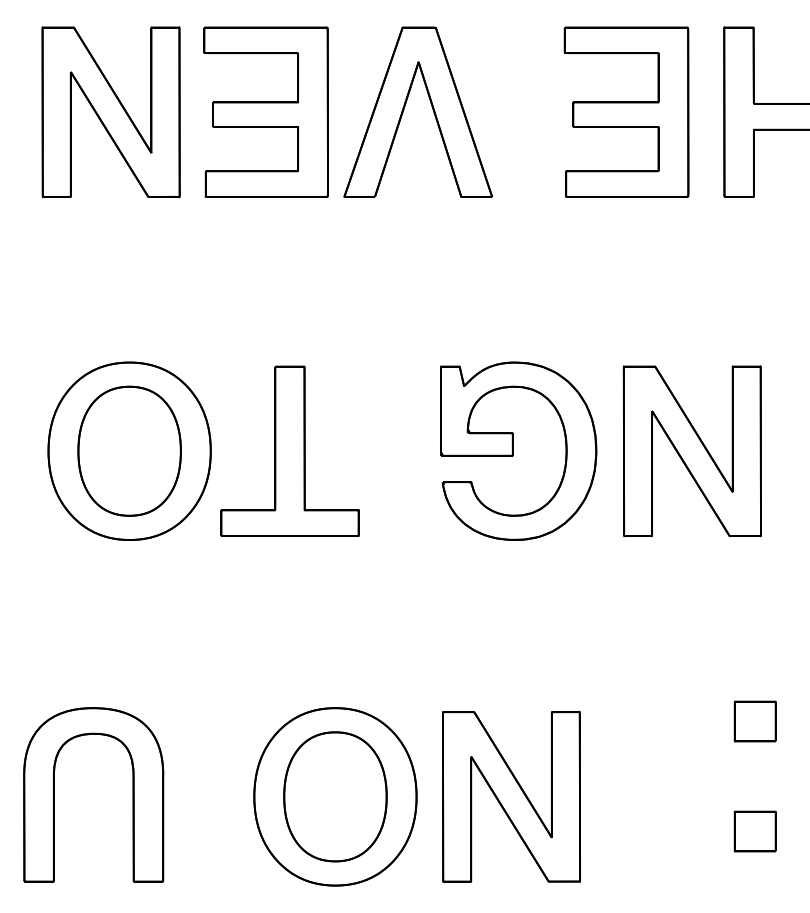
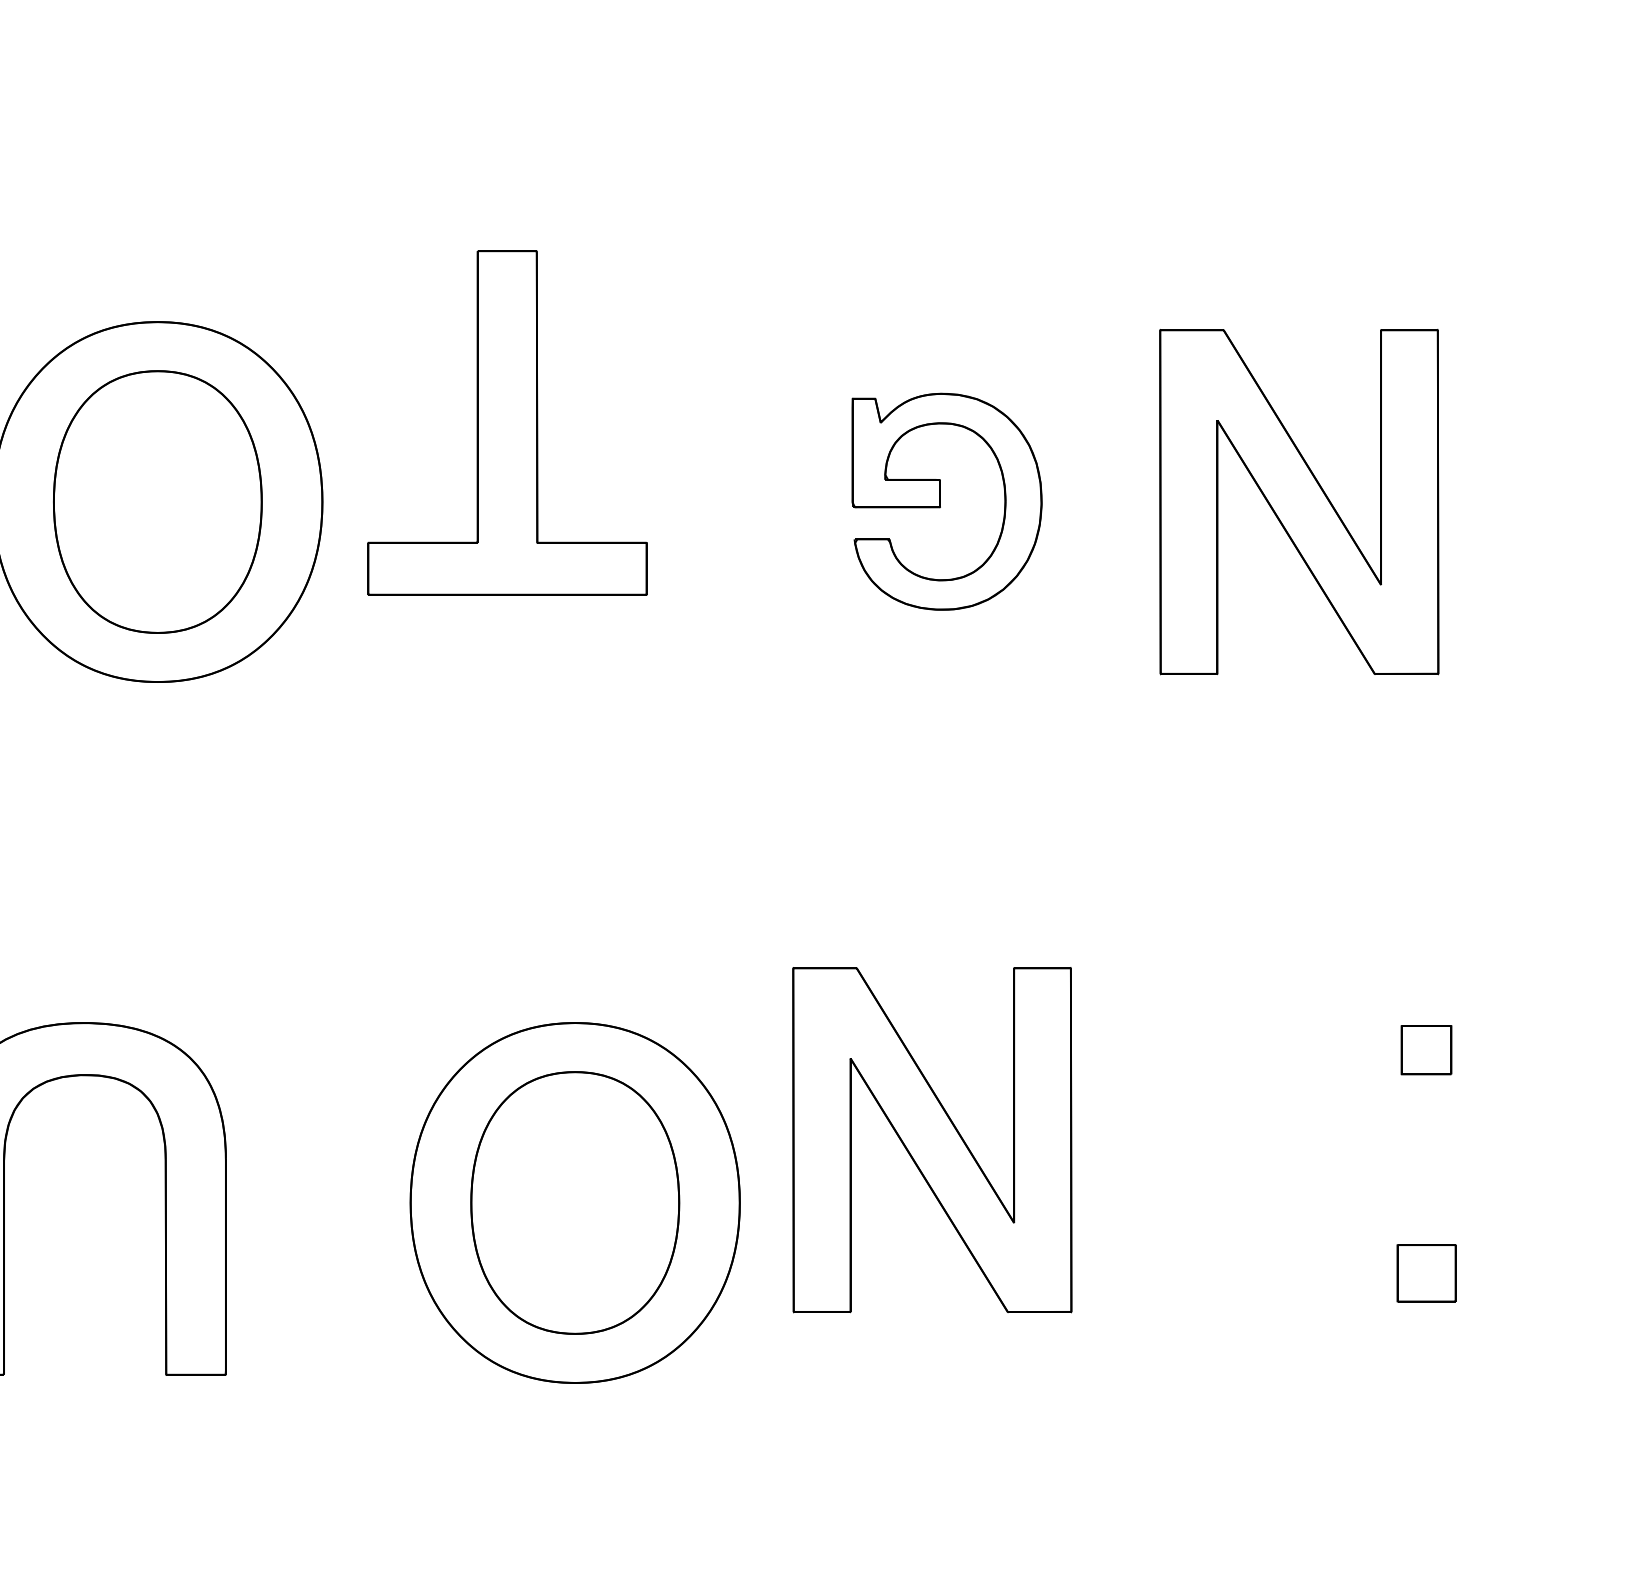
part: (289, 450) -> (506, 421), moved
part: (518, 450) -> (946, 500), size x0.6
part: (754, 721) -> (1425, 1050), size x0.6
part: (511, 796) -> (932, 1139), moved
part: (754, 831) -> (1425, 1273), size x0.7

